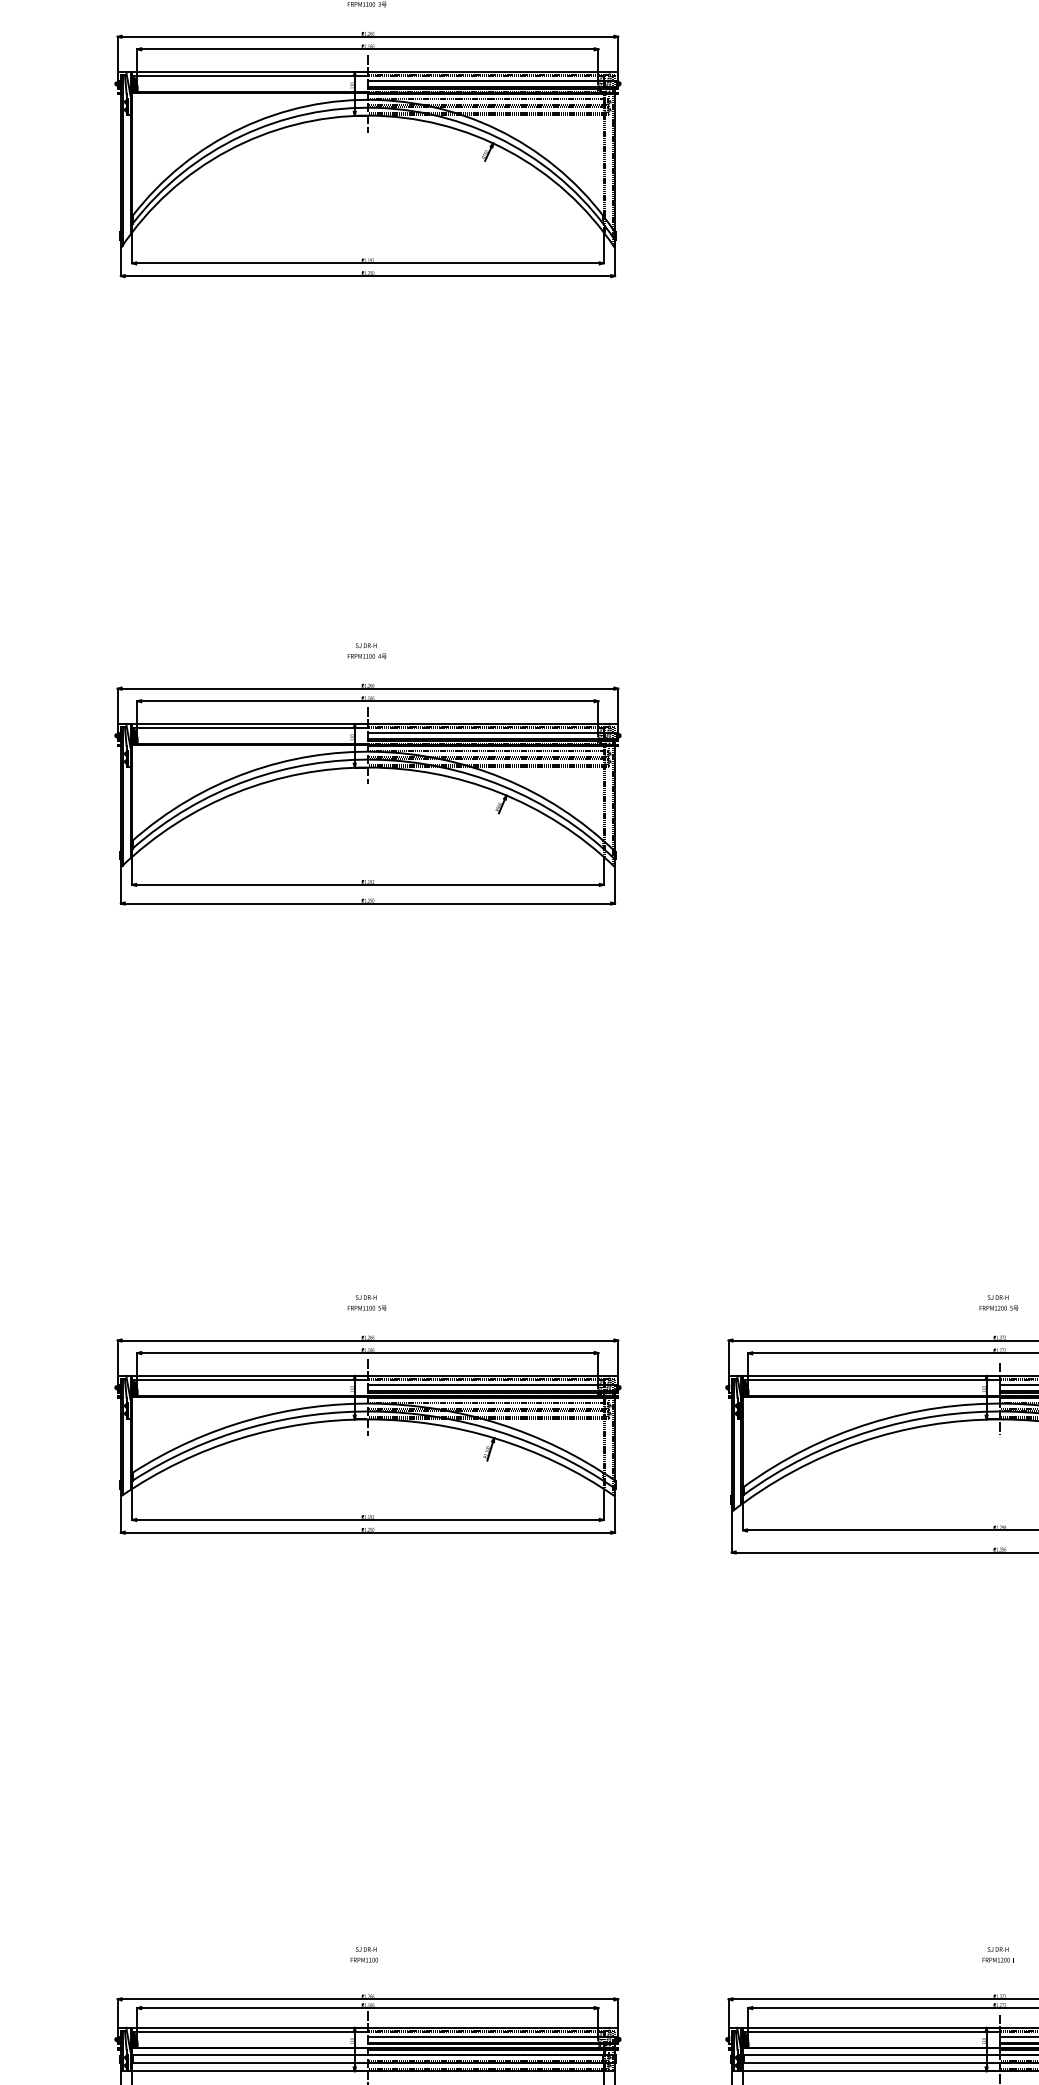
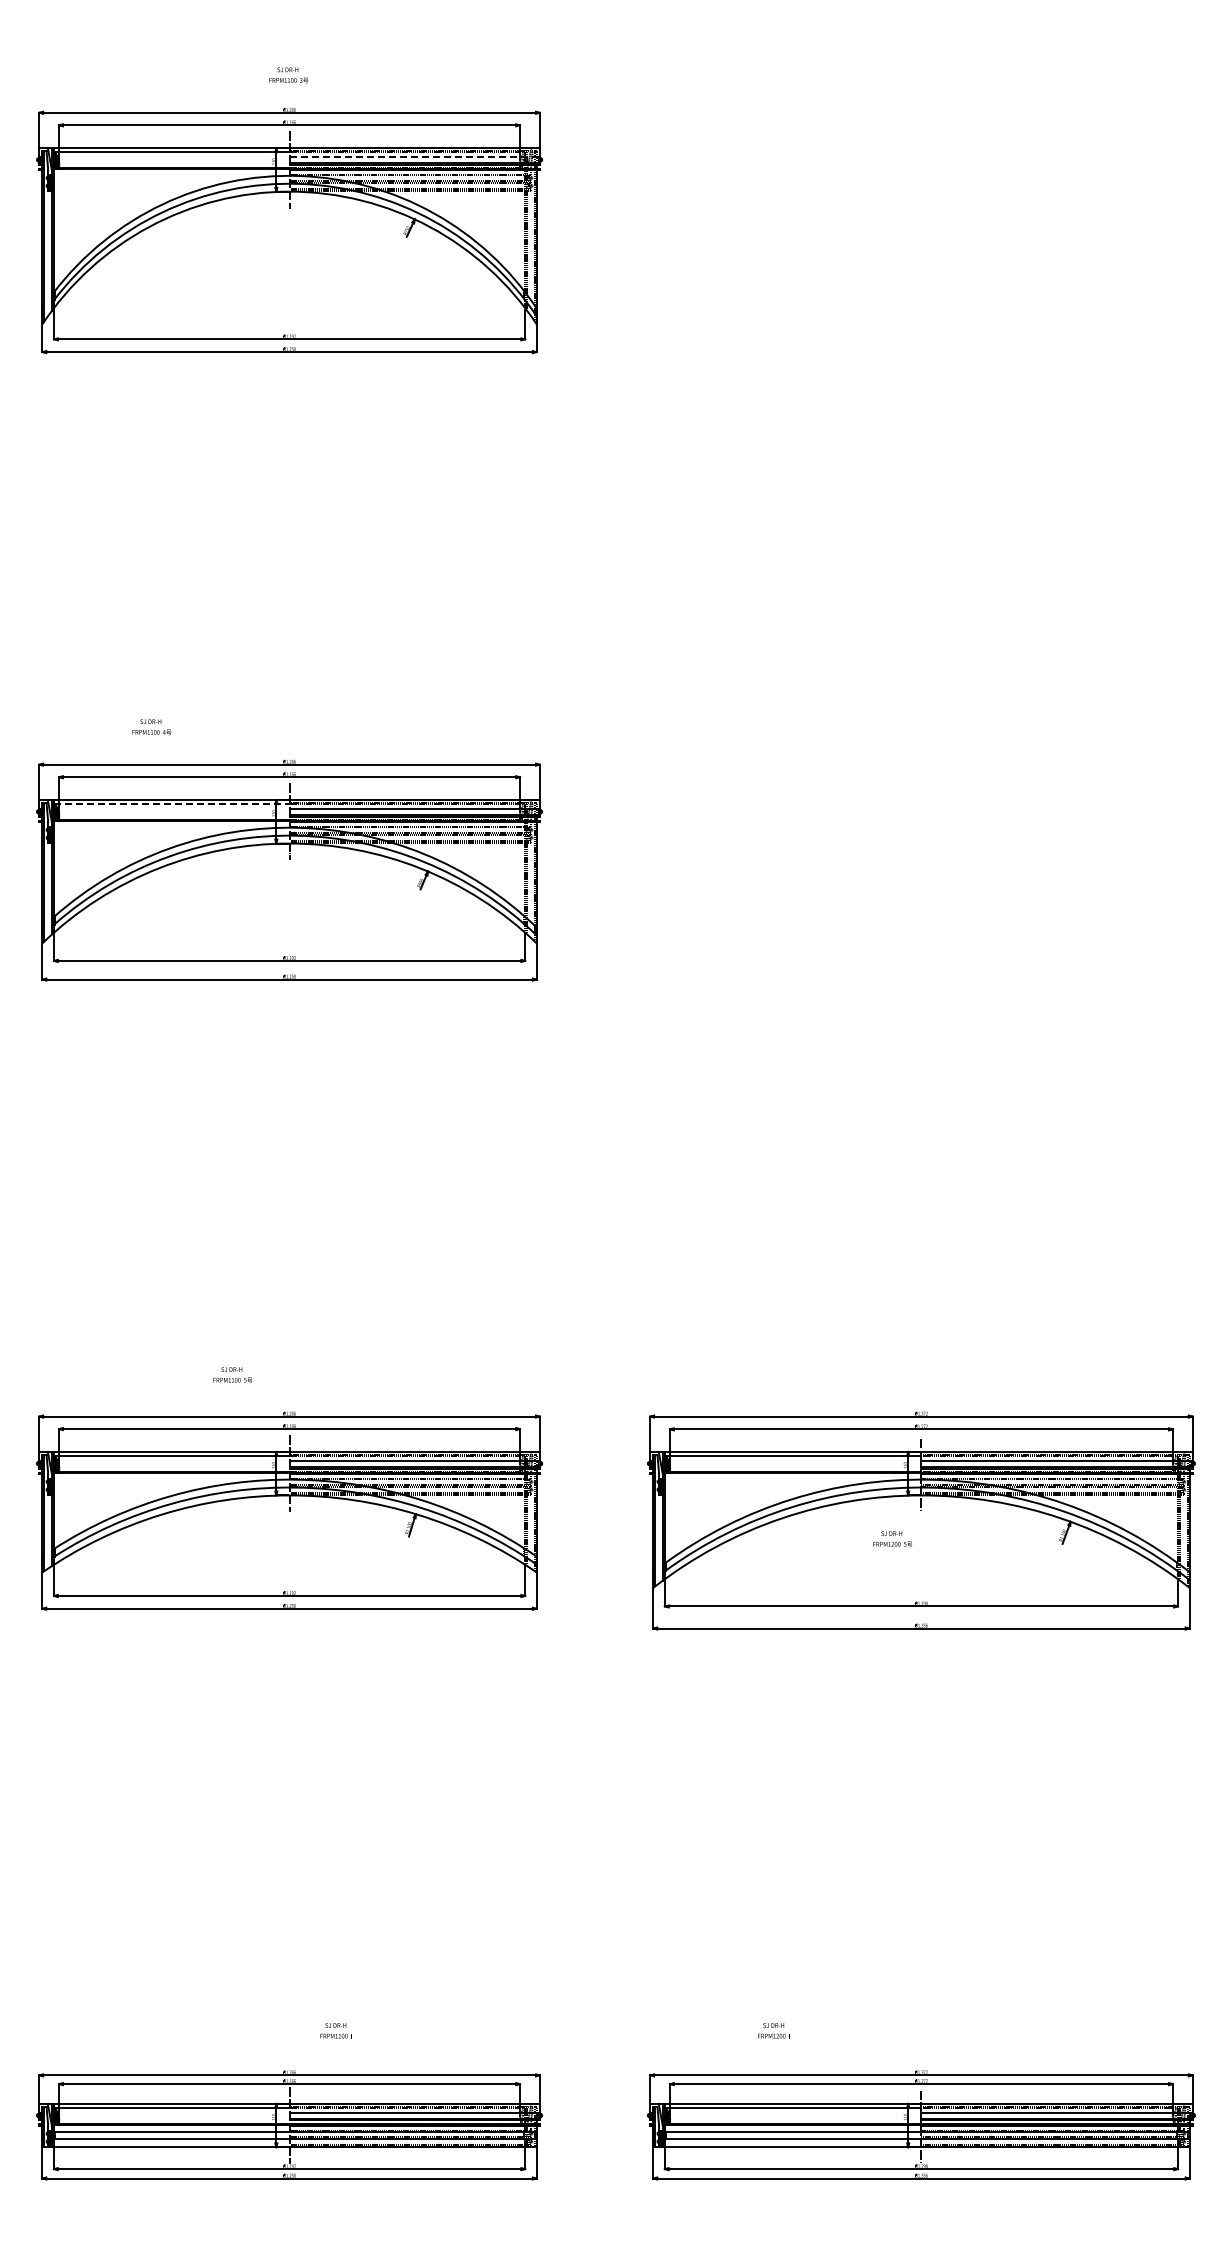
line: (493, 80) -> (415, 156), solid -> dashed
text: (366, 651) -> (151, 727), moved
line: (249, 728) -> (171, 804), solid -> dashed
text: (366, 1303) -> (232, 1375), moved
text: (998, 1303) -> (892, 1539), moved
text: (365, 1954) -> (335, 2030), moved
text: (997, 1954) -> (773, 2030), moved

